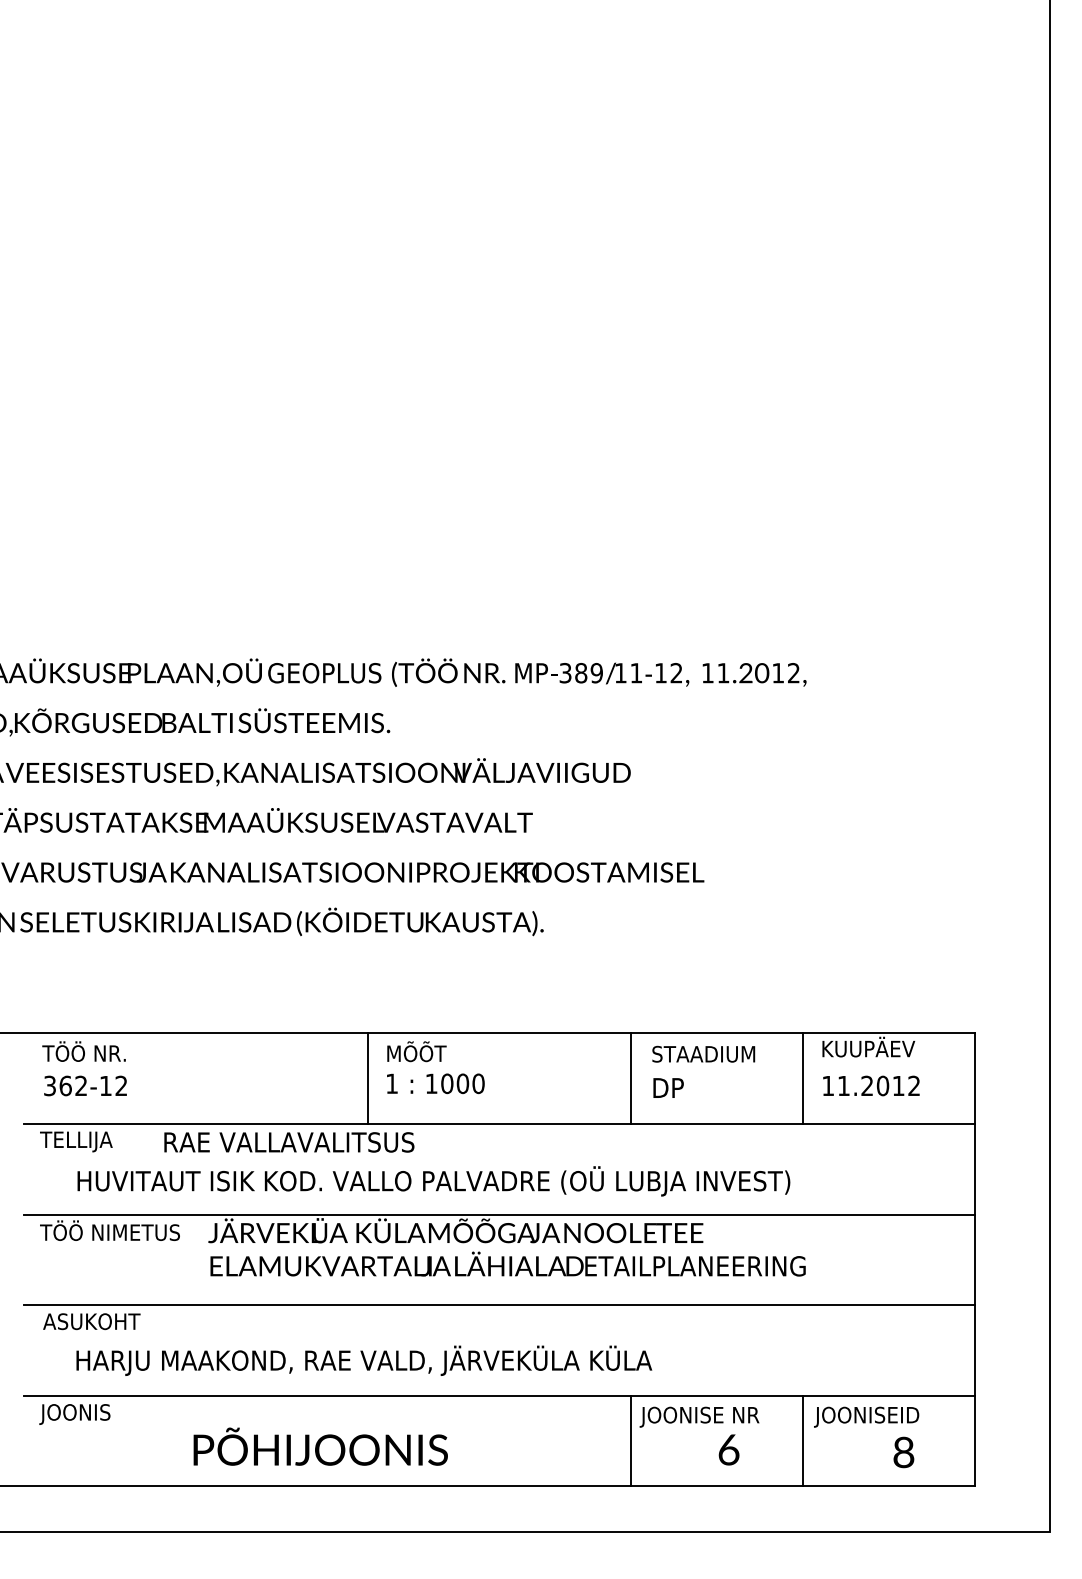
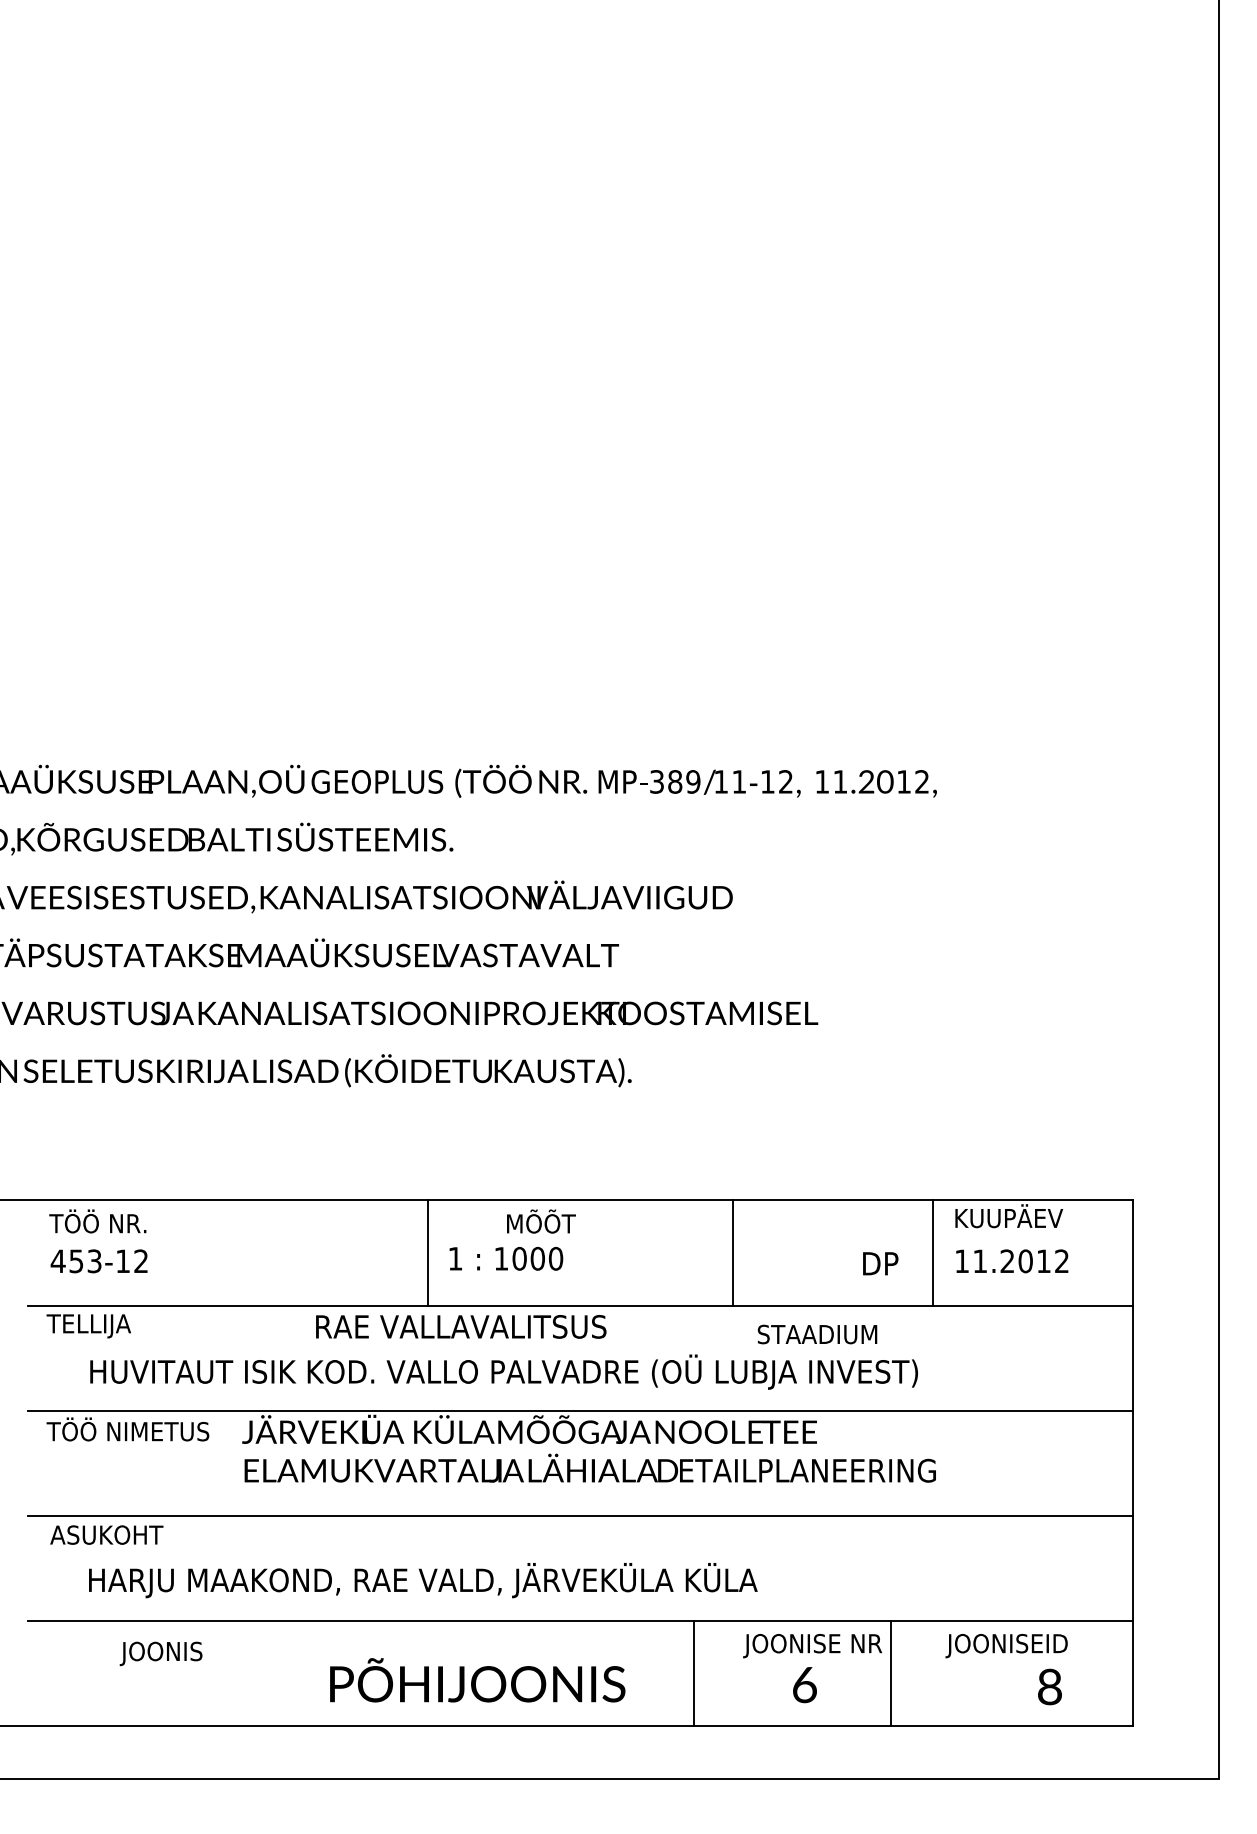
text: (417, 1051) -> (541, 1221), moved
text: (703, 1054) -> (817, 1334), moved
text: (64, 1086) -> (75, 1261), 362-12 -> 453-12
text: (668, 1087) -> (880, 1263), moved
text: (289, 1142) -> (461, 1326), moved
text: (74, 1414) -> (160, 1653), moved
line: (630, 1440) -> (693, 1673), moved
line: (802, 1440) -> (890, 1673), moved
text: (320, 1446) -> (477, 1680), moved
text: (728, 1450) -> (804, 1685), moved

